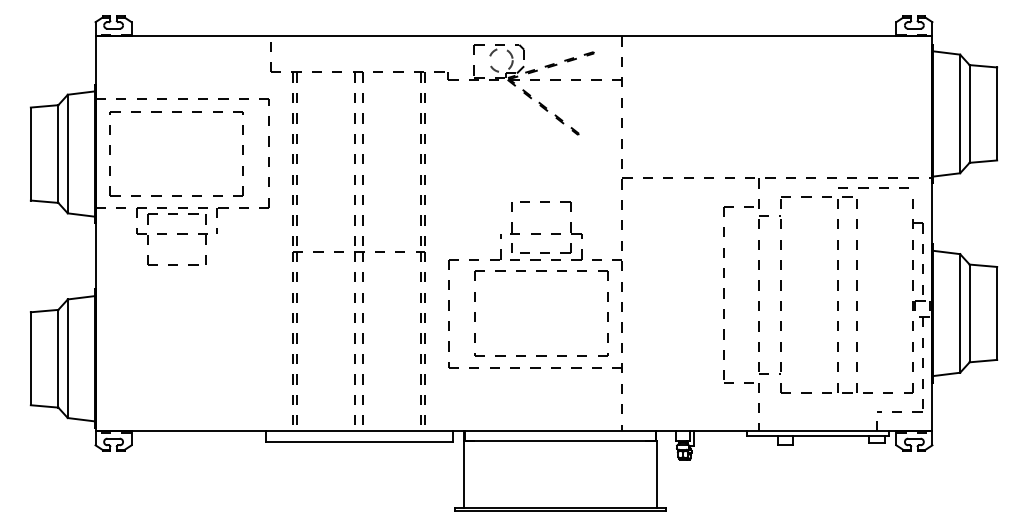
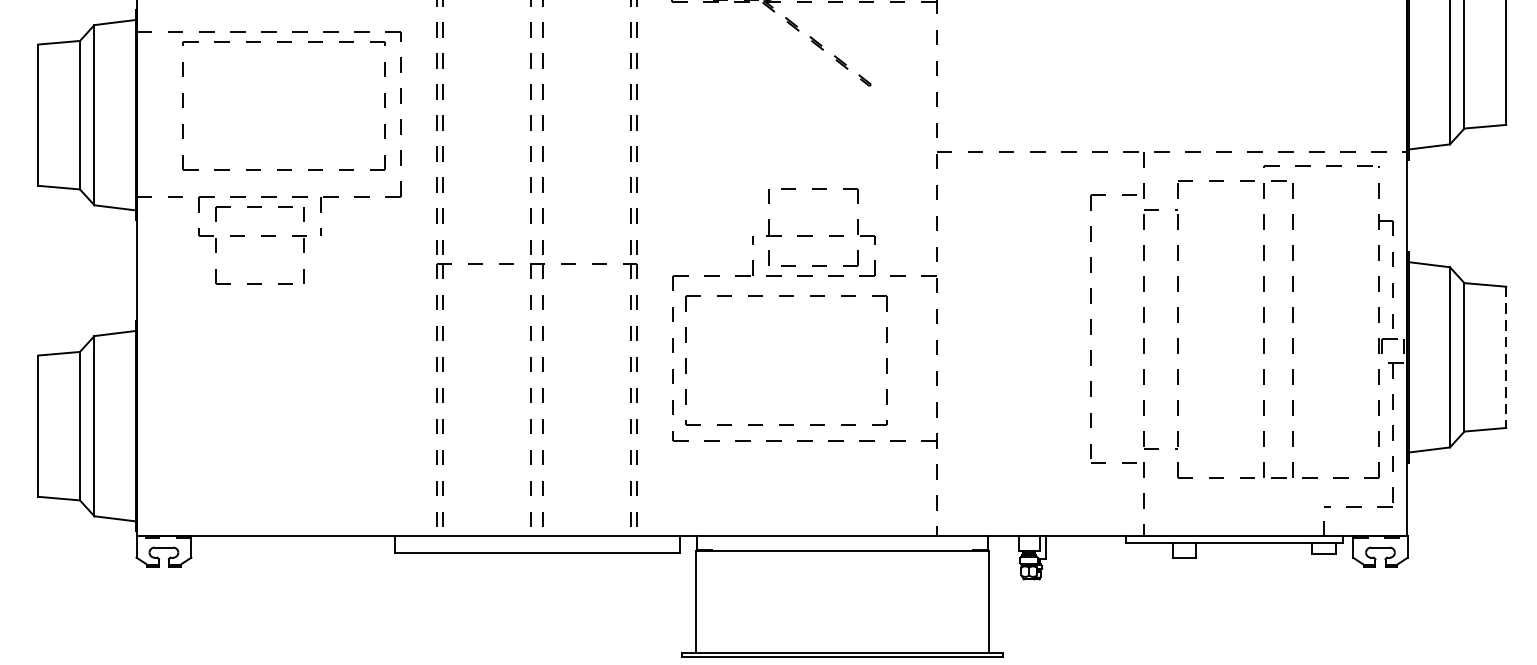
part: (176, 112) -> (283, 42), moved
part: (541, 271) -> (786, 296), moved
line: (997, 313) -> (1506, 357), solid -> dashed

